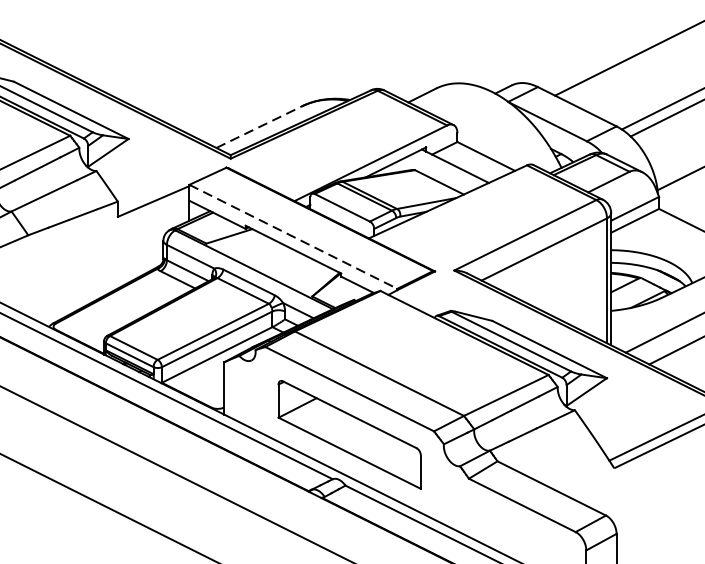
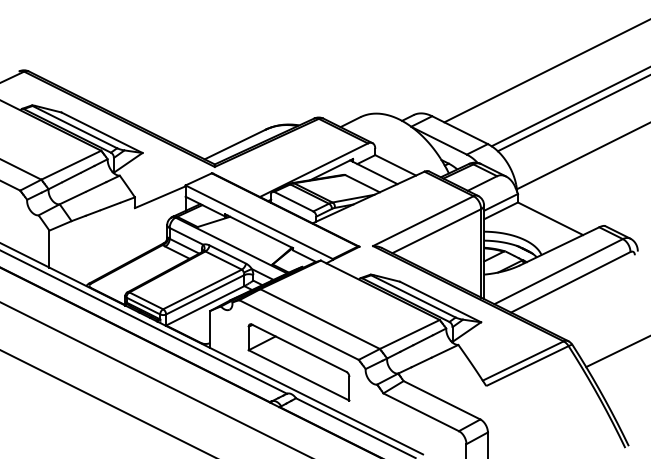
line: (259, 126) -> (235, 144), dashed -> solid
line: (293, 237) -> (259, 222), dashed -> solid

